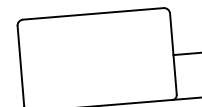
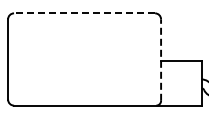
line: (93, 14) -> (84, 13), solid -> dashed
line: (173, 54) -> (161, 60), solid -> dashed

